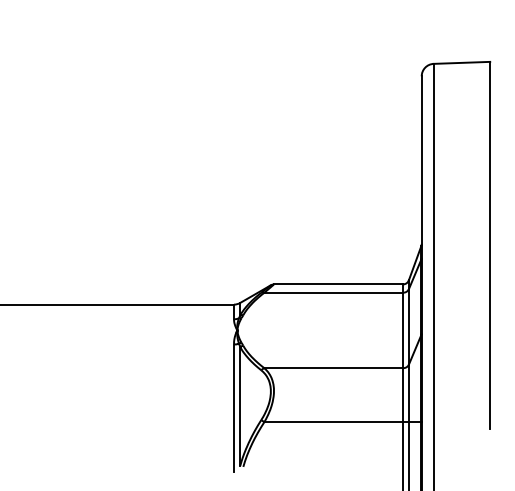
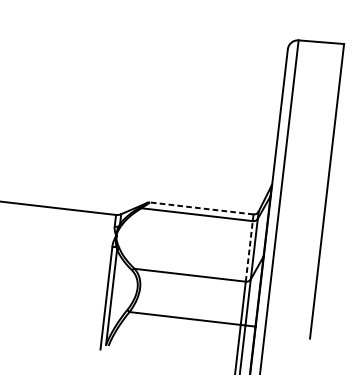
line: (338, 284) -> (201, 208), solid -> dashed
line: (403, 330) -> (249, 251), solid -> dashed

